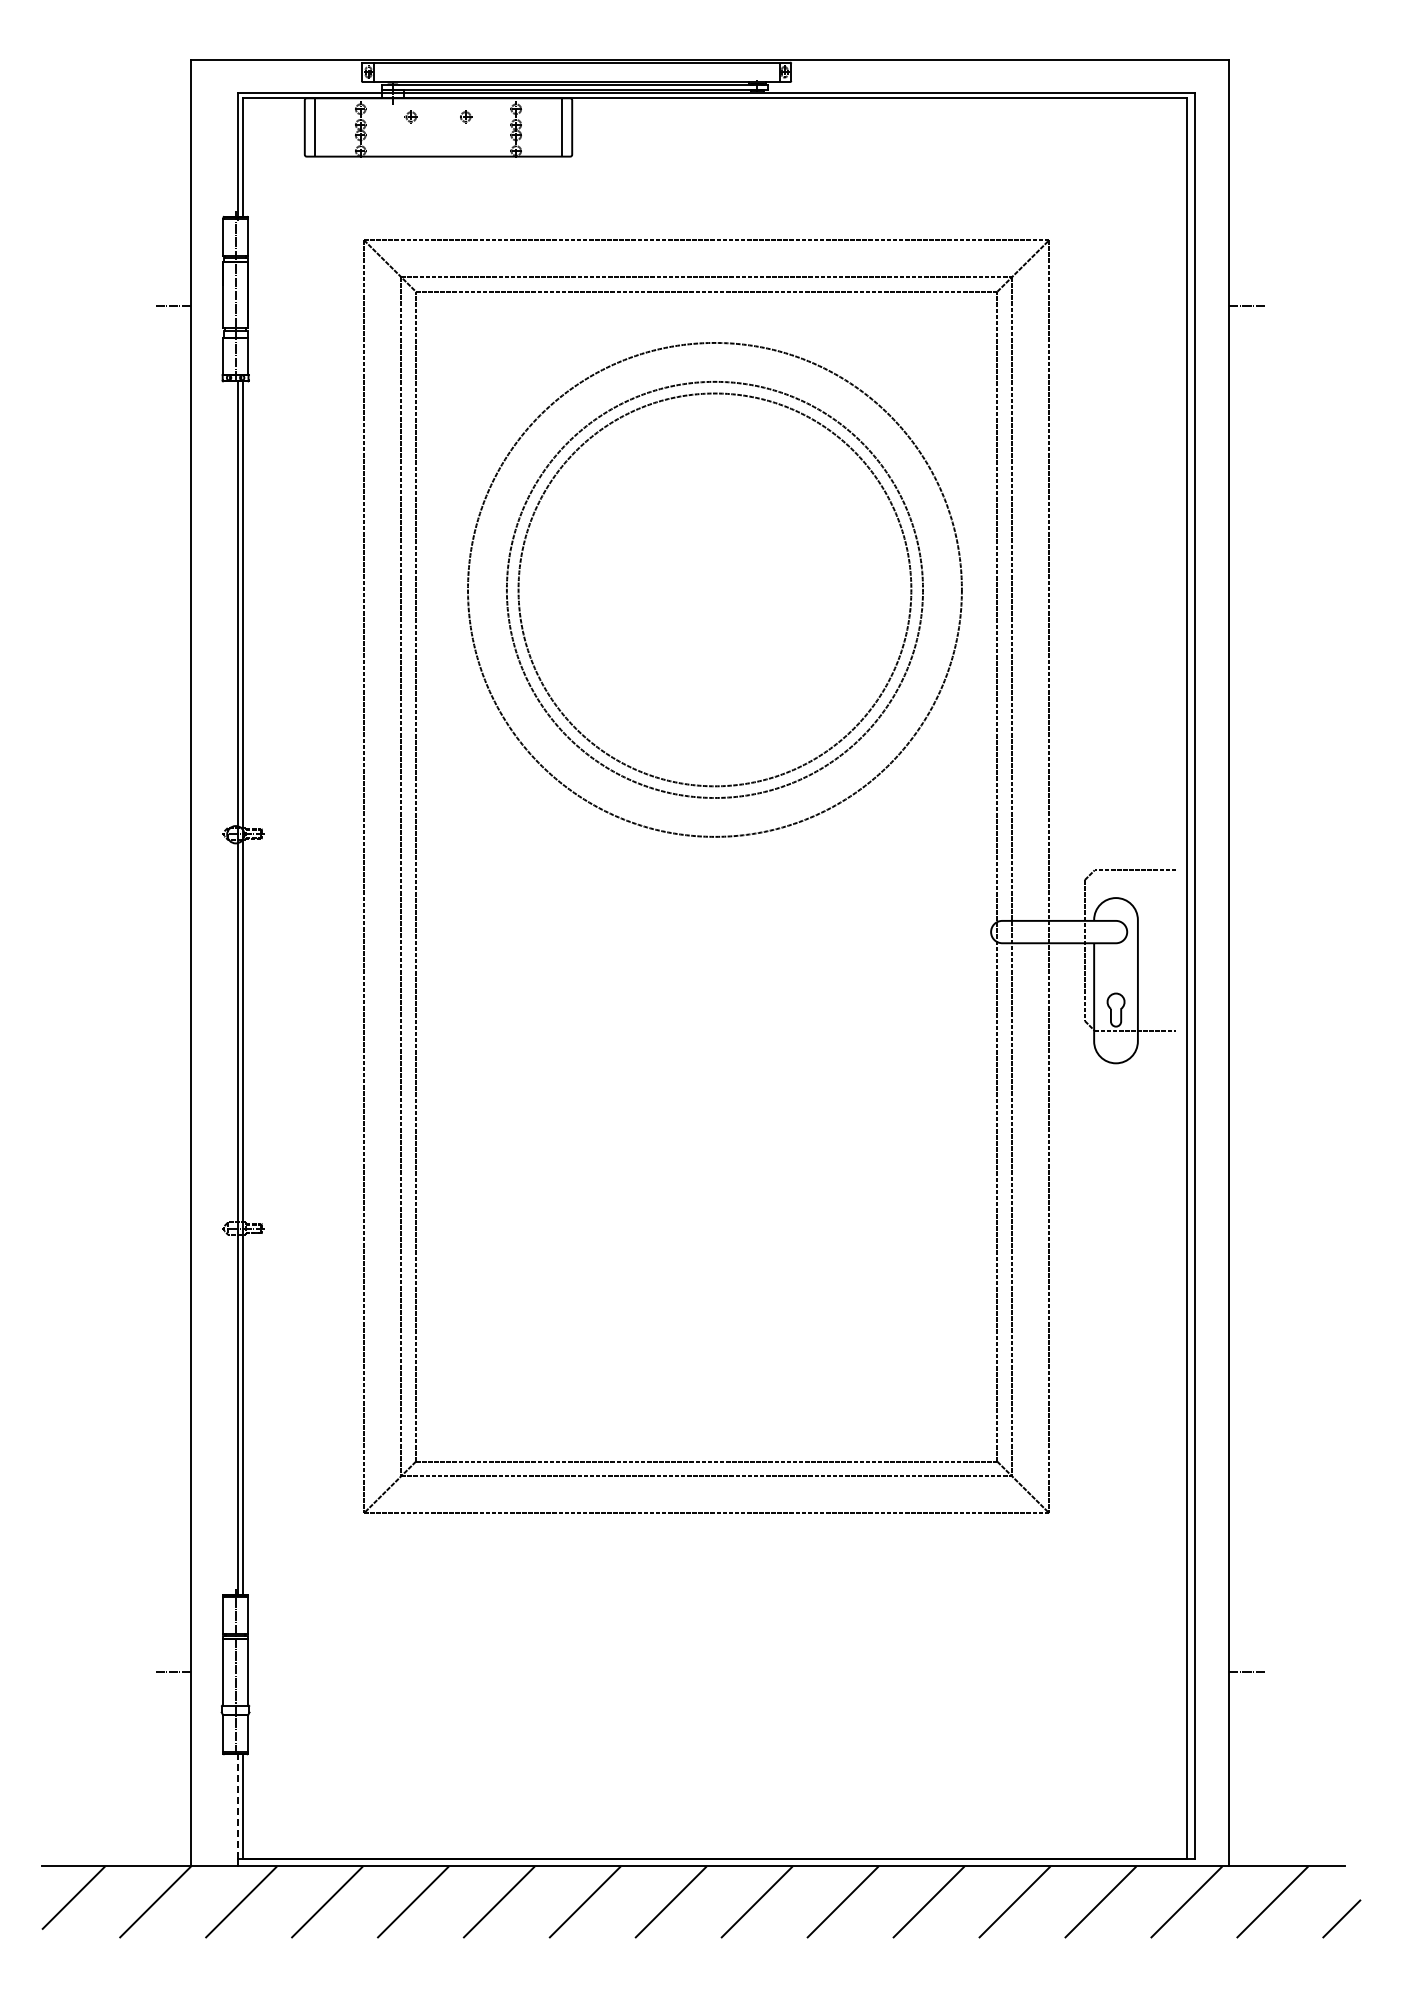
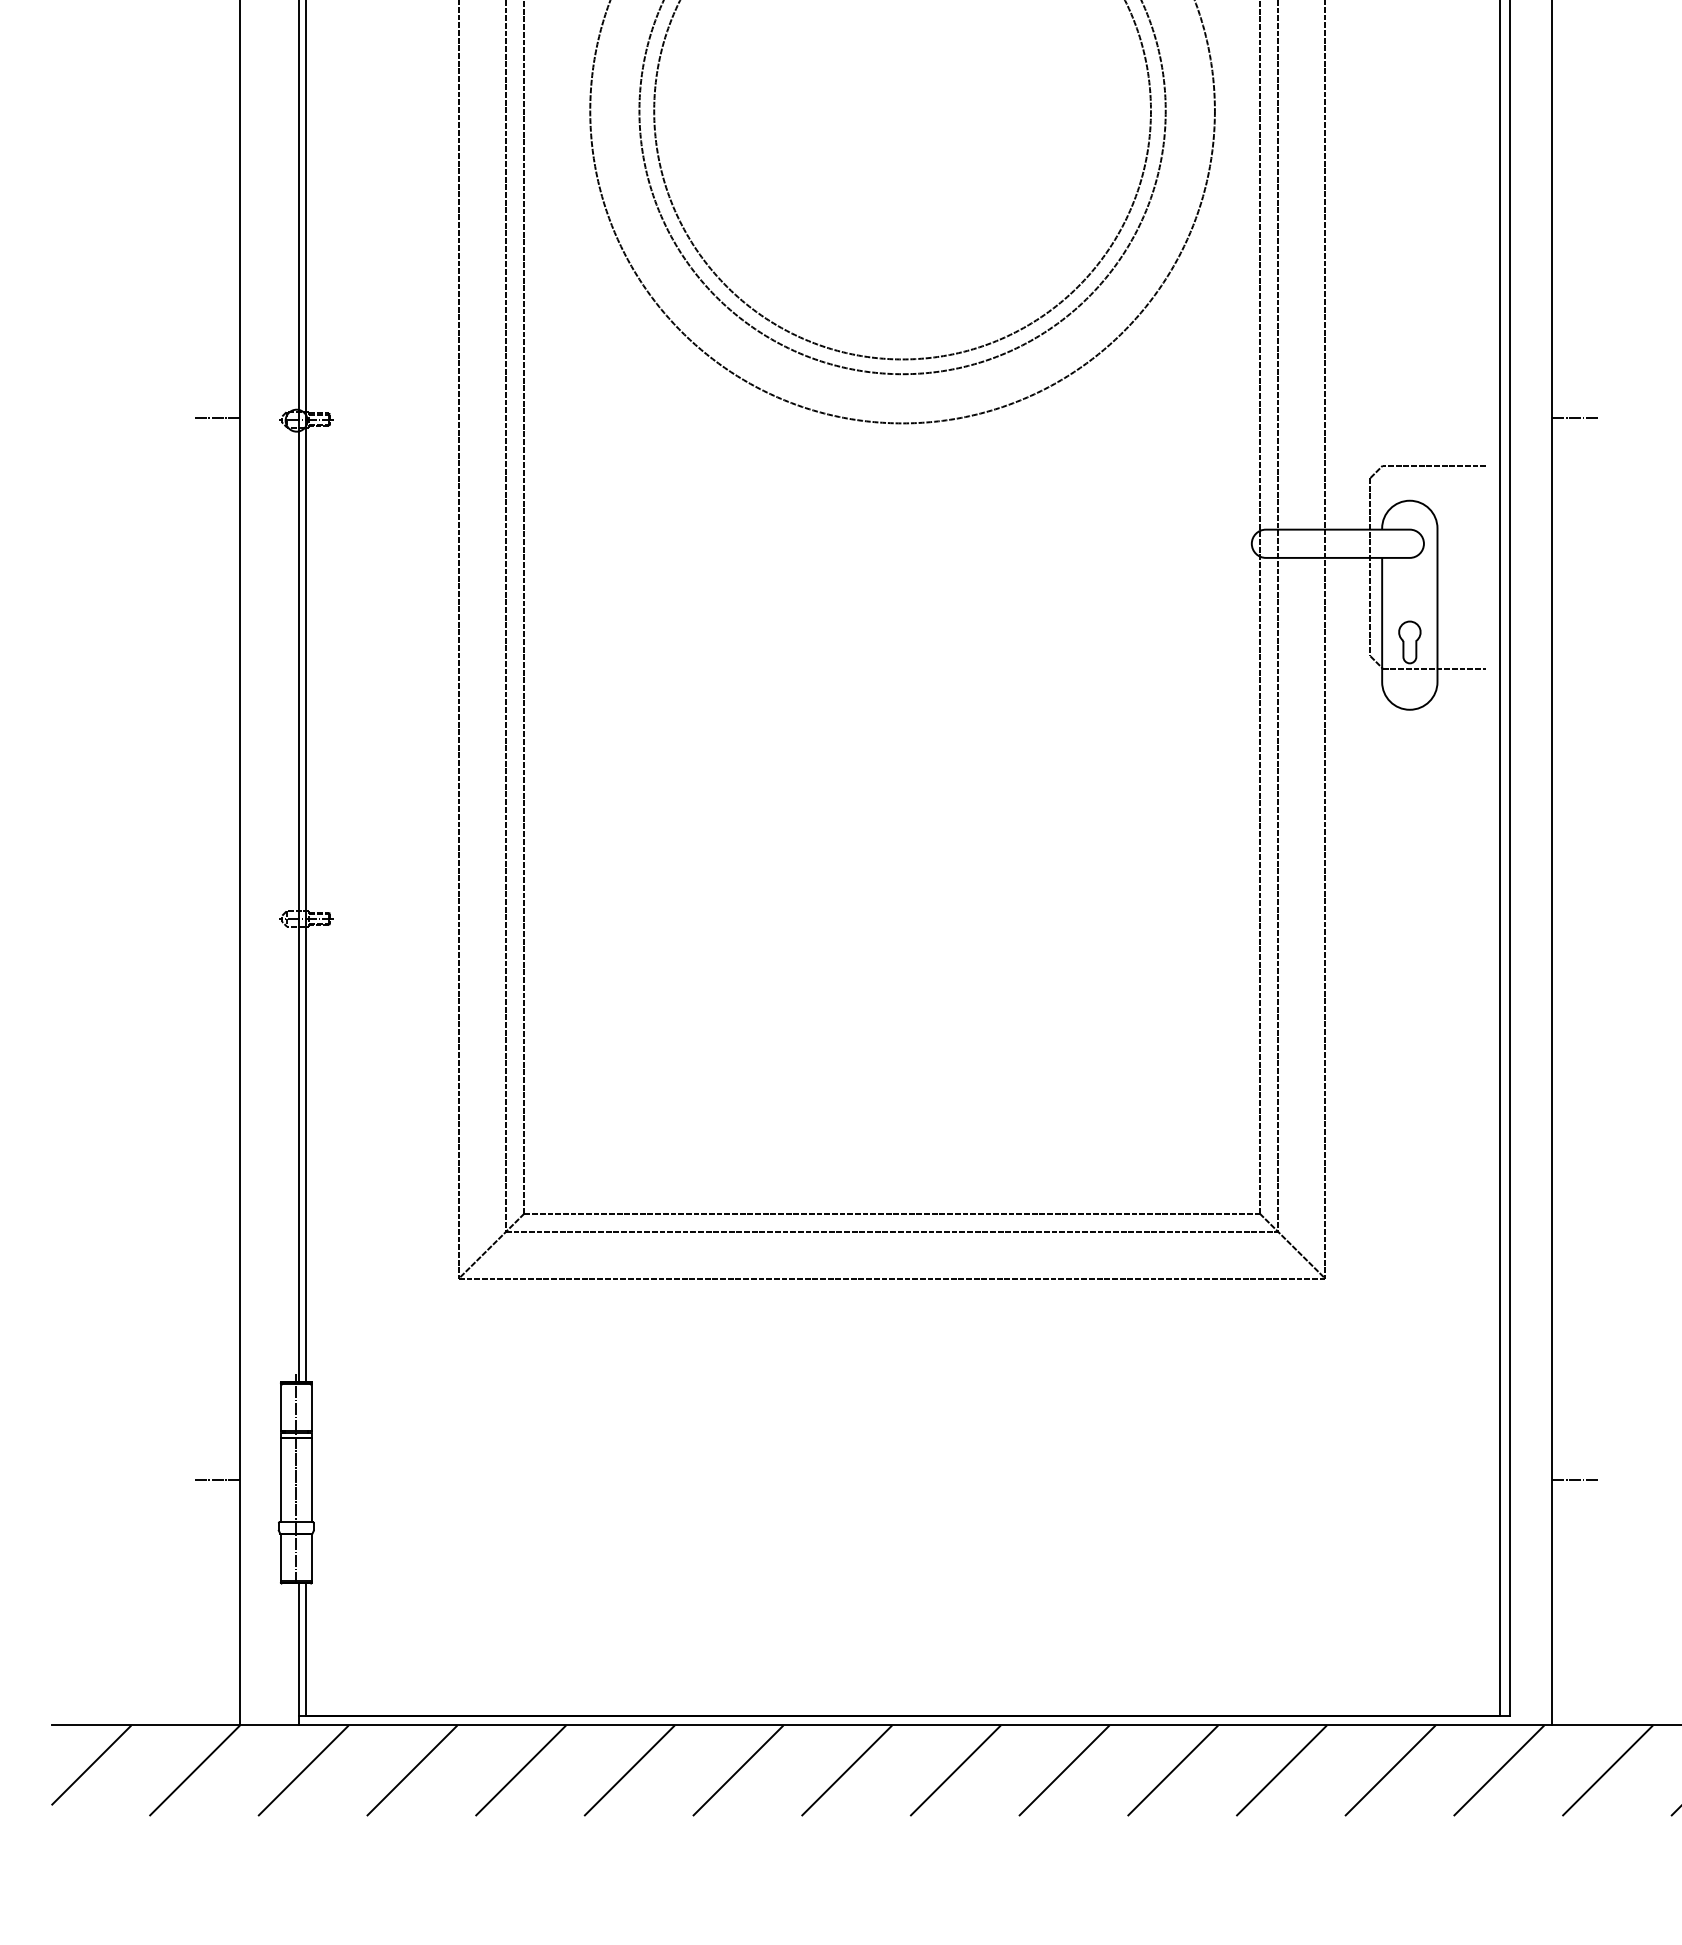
line: (173, 832) -> (217, 417), added
line: (1246, 832) -> (1574, 417), added
line: (238, 1805) -> (300, 1648), dashed -> solid

